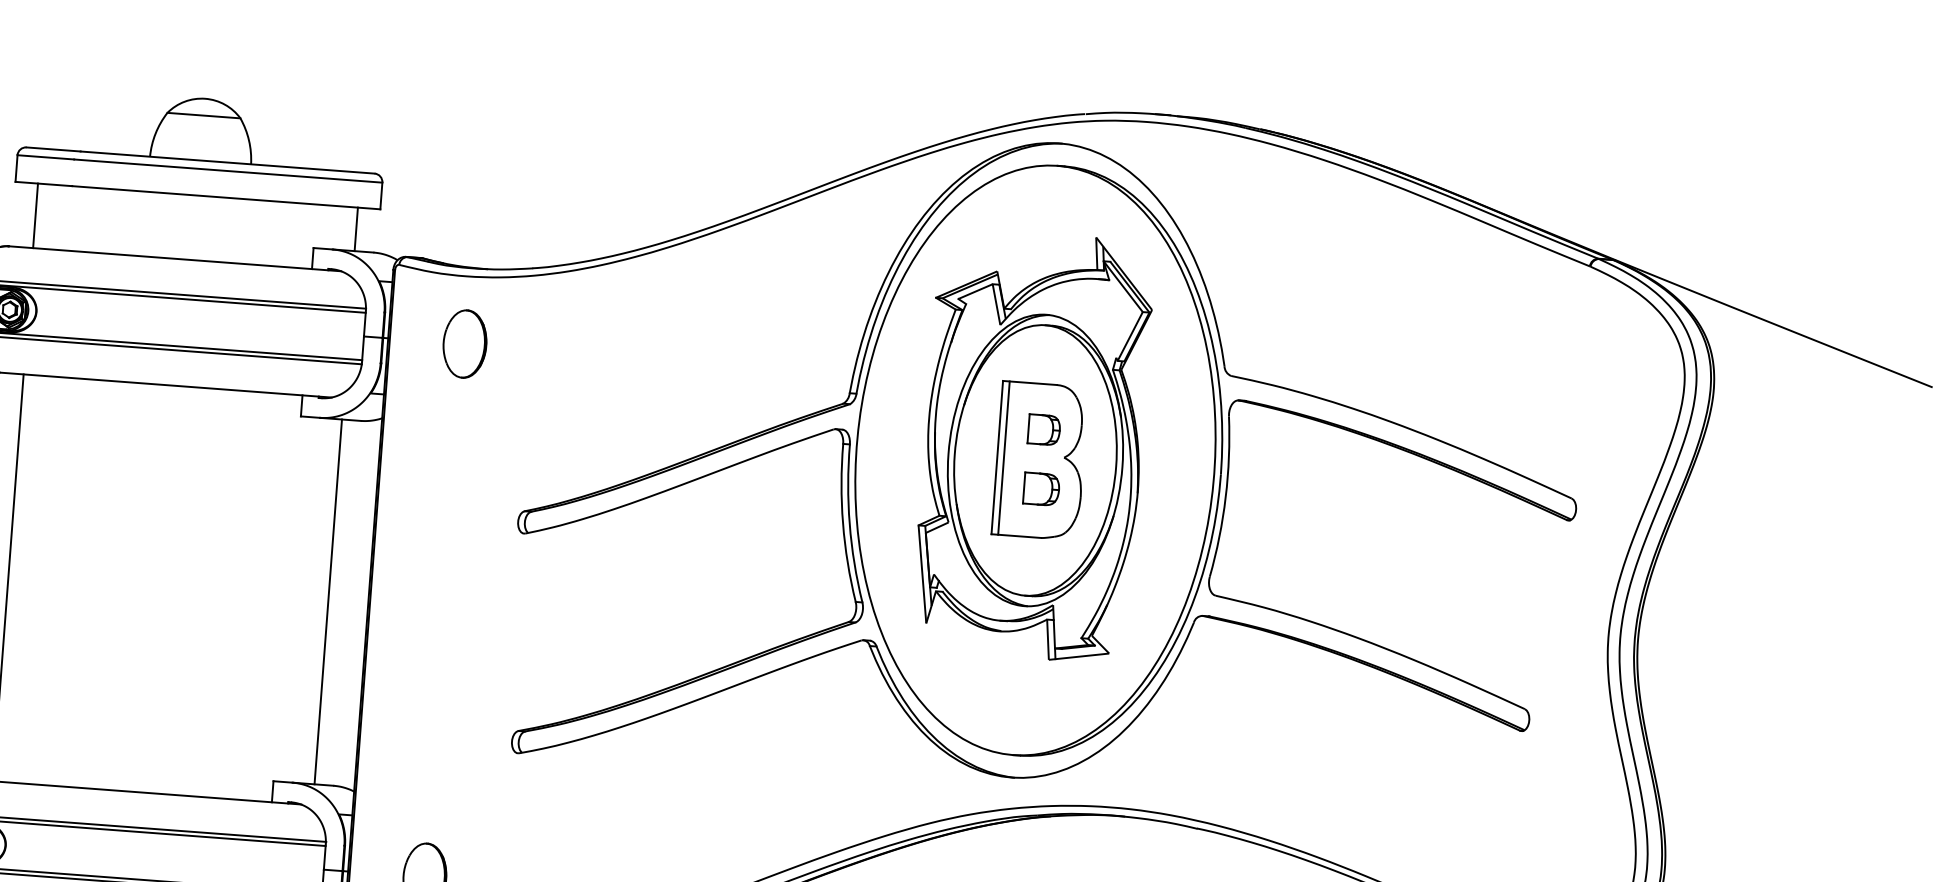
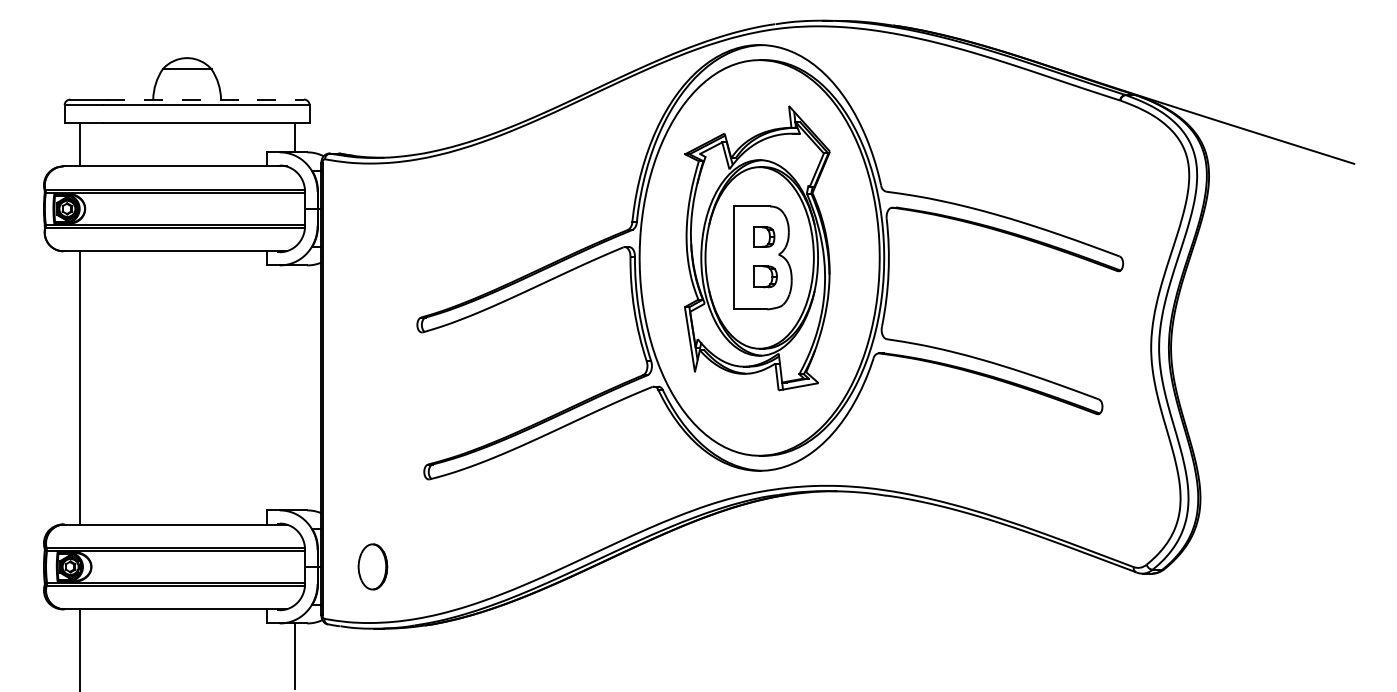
line: (227, 162) -> (205, 99), solid -> dashed
part: (464, 343) -> (372, 208), removed
line: (1003, 457) -> (738, 257), removed
line: (328, 601) -> (294, 387), removed

